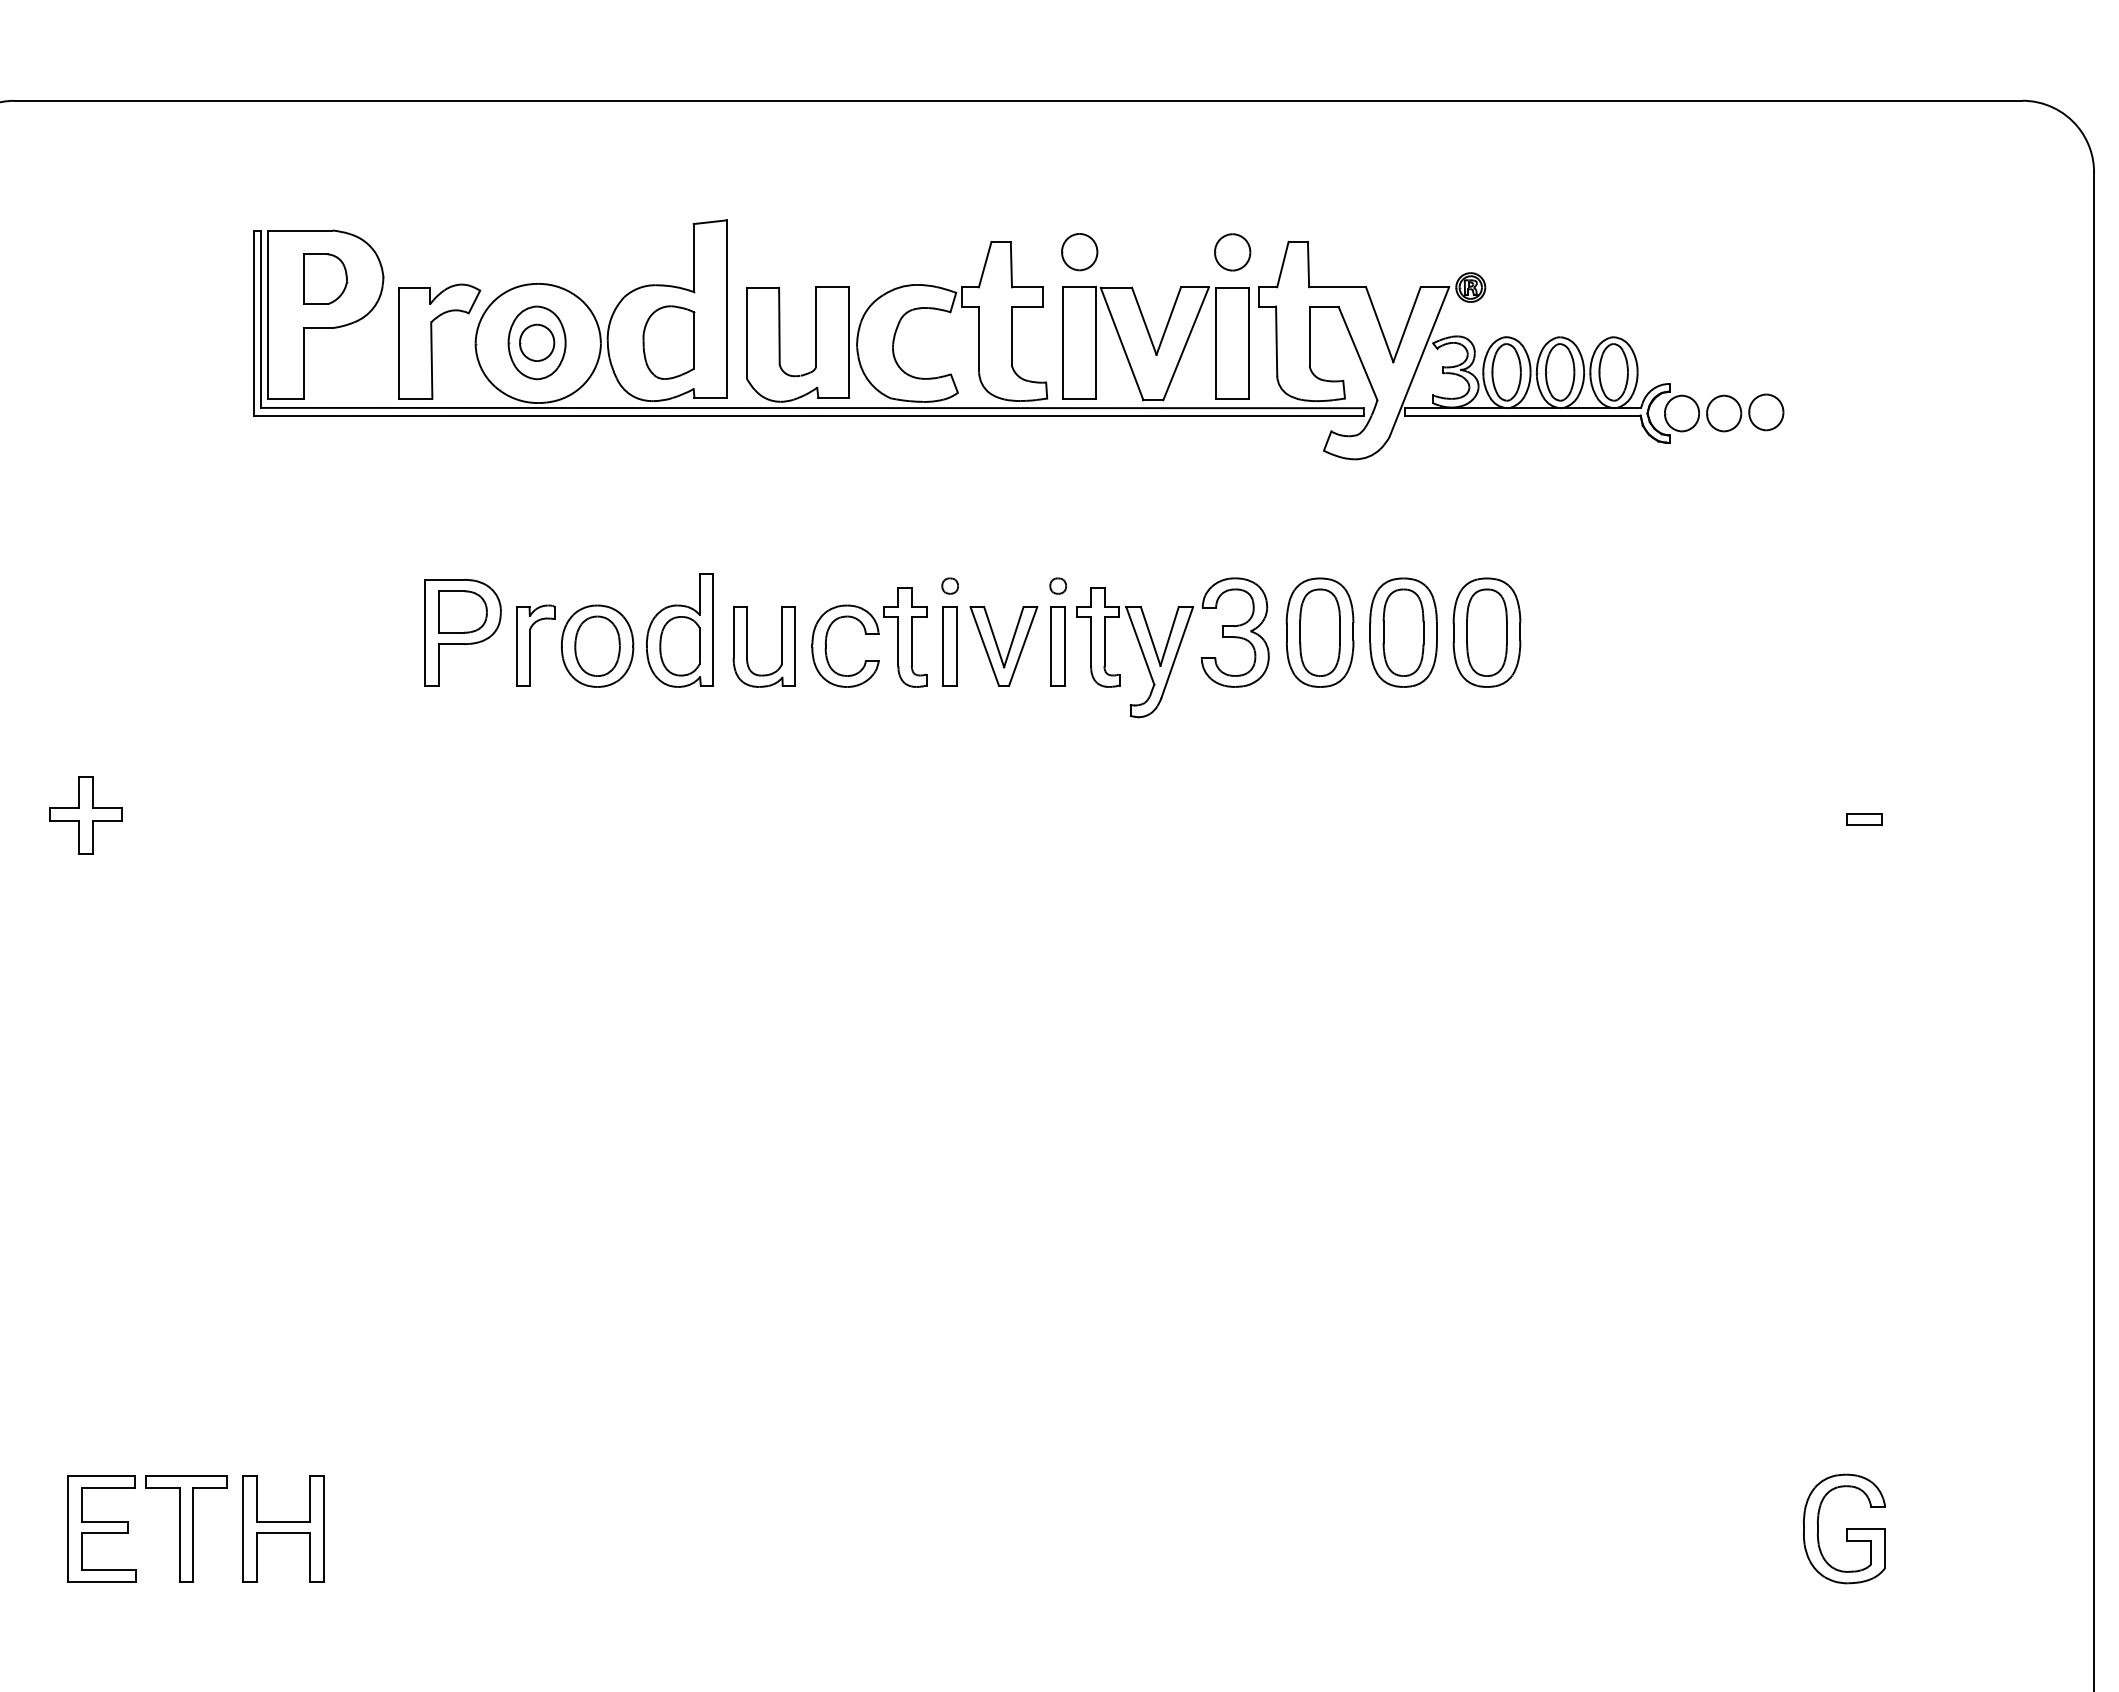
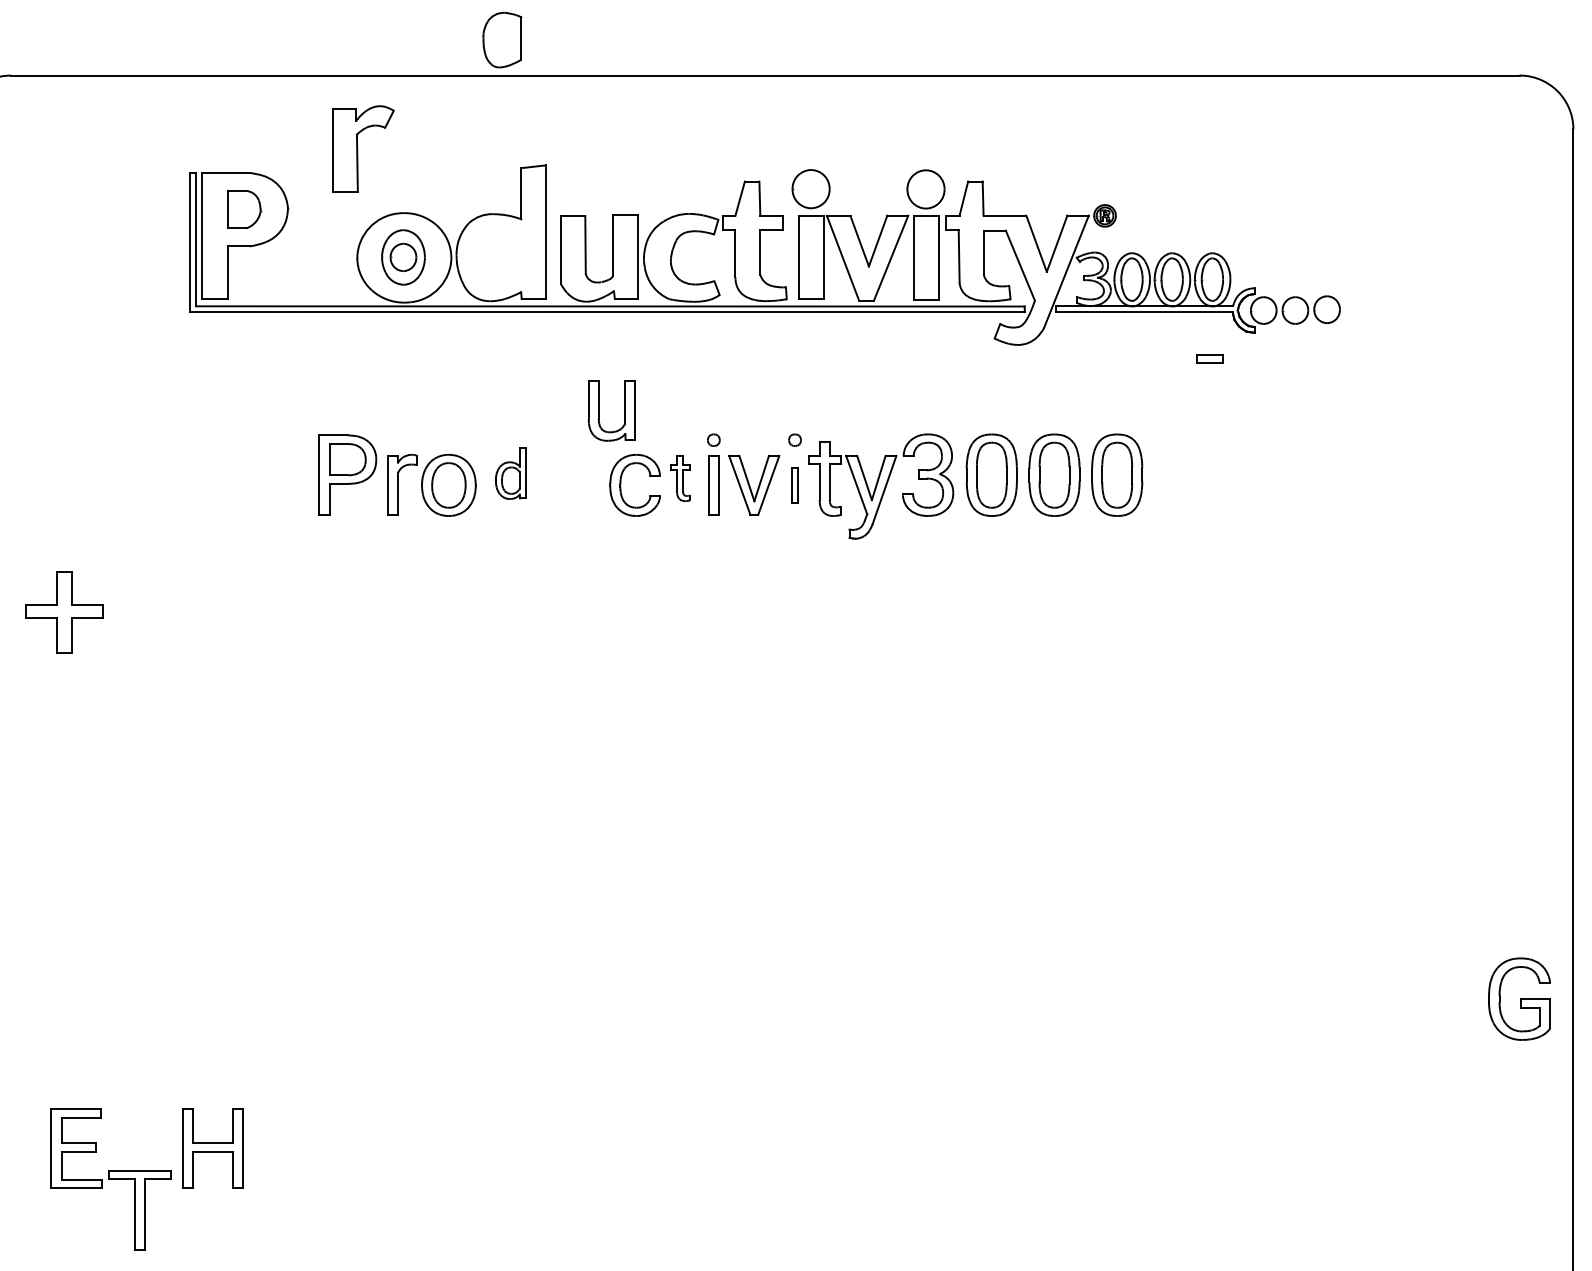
part: (1079, 252) -> (811, 189), size x1.4
part: (1232, 252) -> (925, 189), size x1.4
part: (432, 341) -> (357, 148), moved
part: (668, 342) -> (502, 40), moved
part: (679, 630) -> (510, 473), size x0.6
part: (905, 637) -> (680, 478), size x0.6
part: (747, 646) -> (599, 410), moved
part: (1057, 646) -> (794, 485), size x0.6
part: (85, 815) -> (64, 612), size x1.4
part: (1864, 819) -> (1210, 358), moved
part: (186, 1528) -> (140, 1209), moved
part: (1844, 1528) -> (1519, 998), moved

